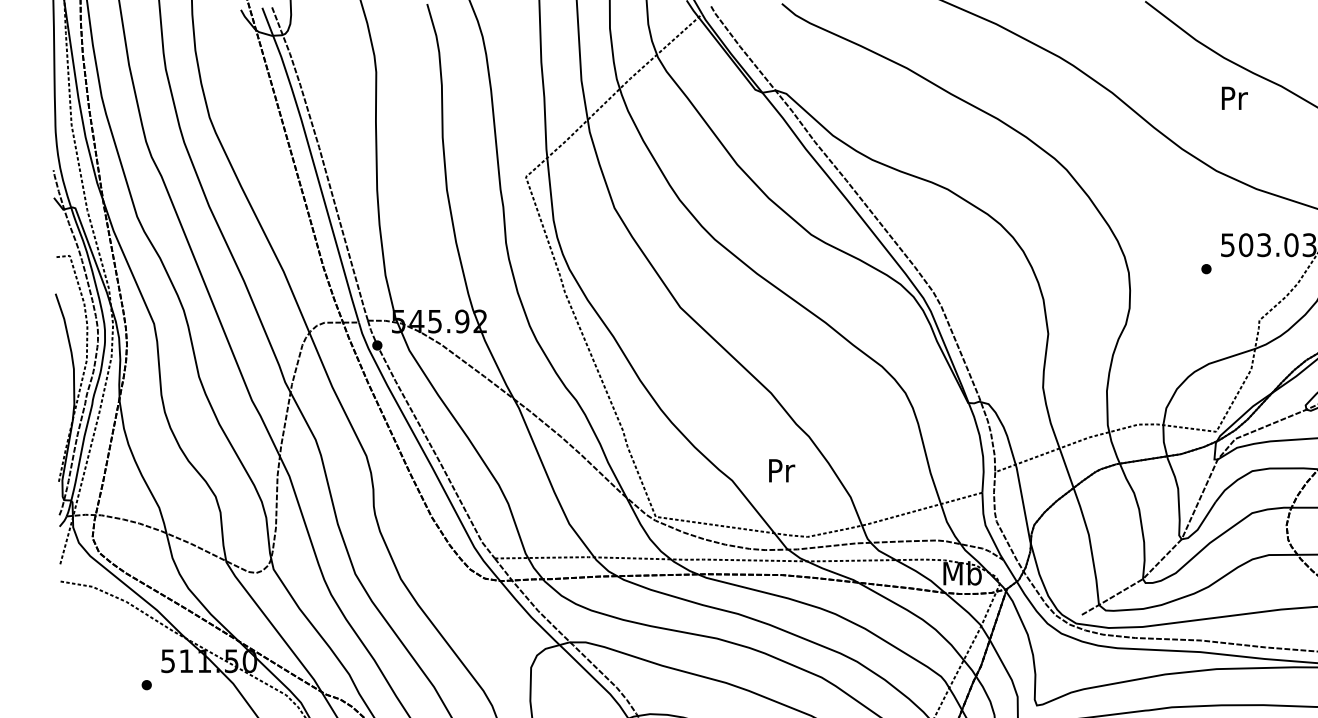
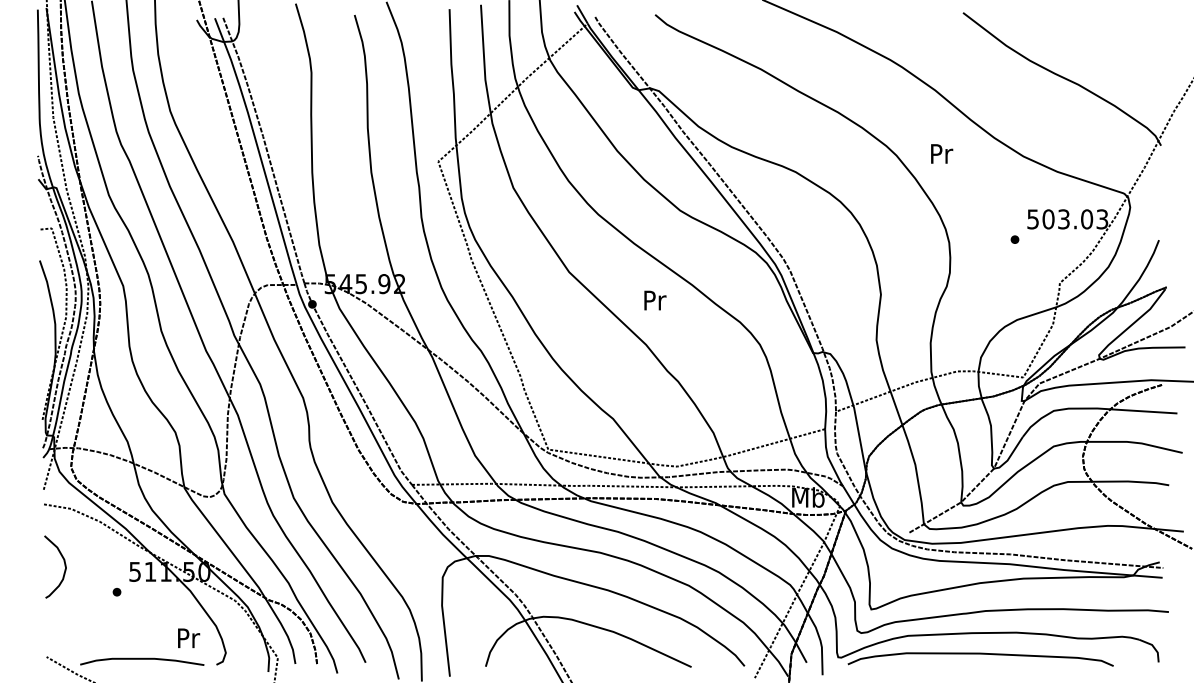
text: (1235, 97) -> (942, 153), moved
text: (782, 470) -> (655, 300), moved
curve: (84, 654) -> (64, 566), added

